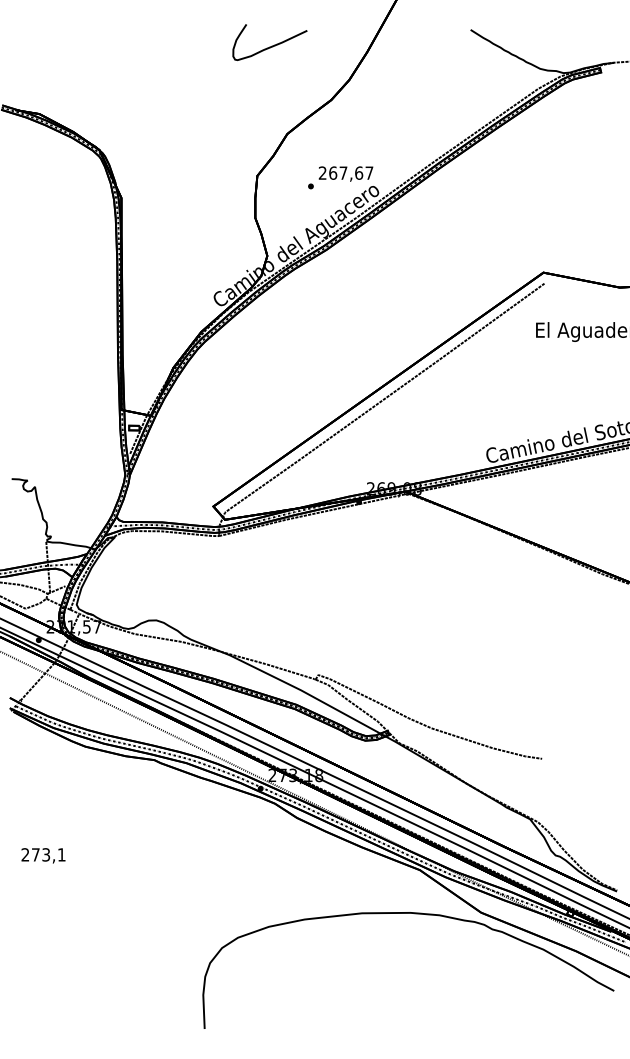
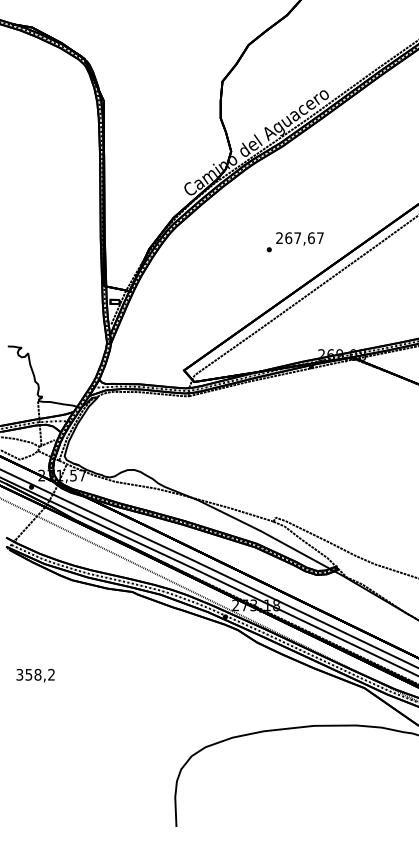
text: (340, 177) -> (295, 241), moved
text: (43, 854) -> (35, 674), 273,1 -> 358,2

